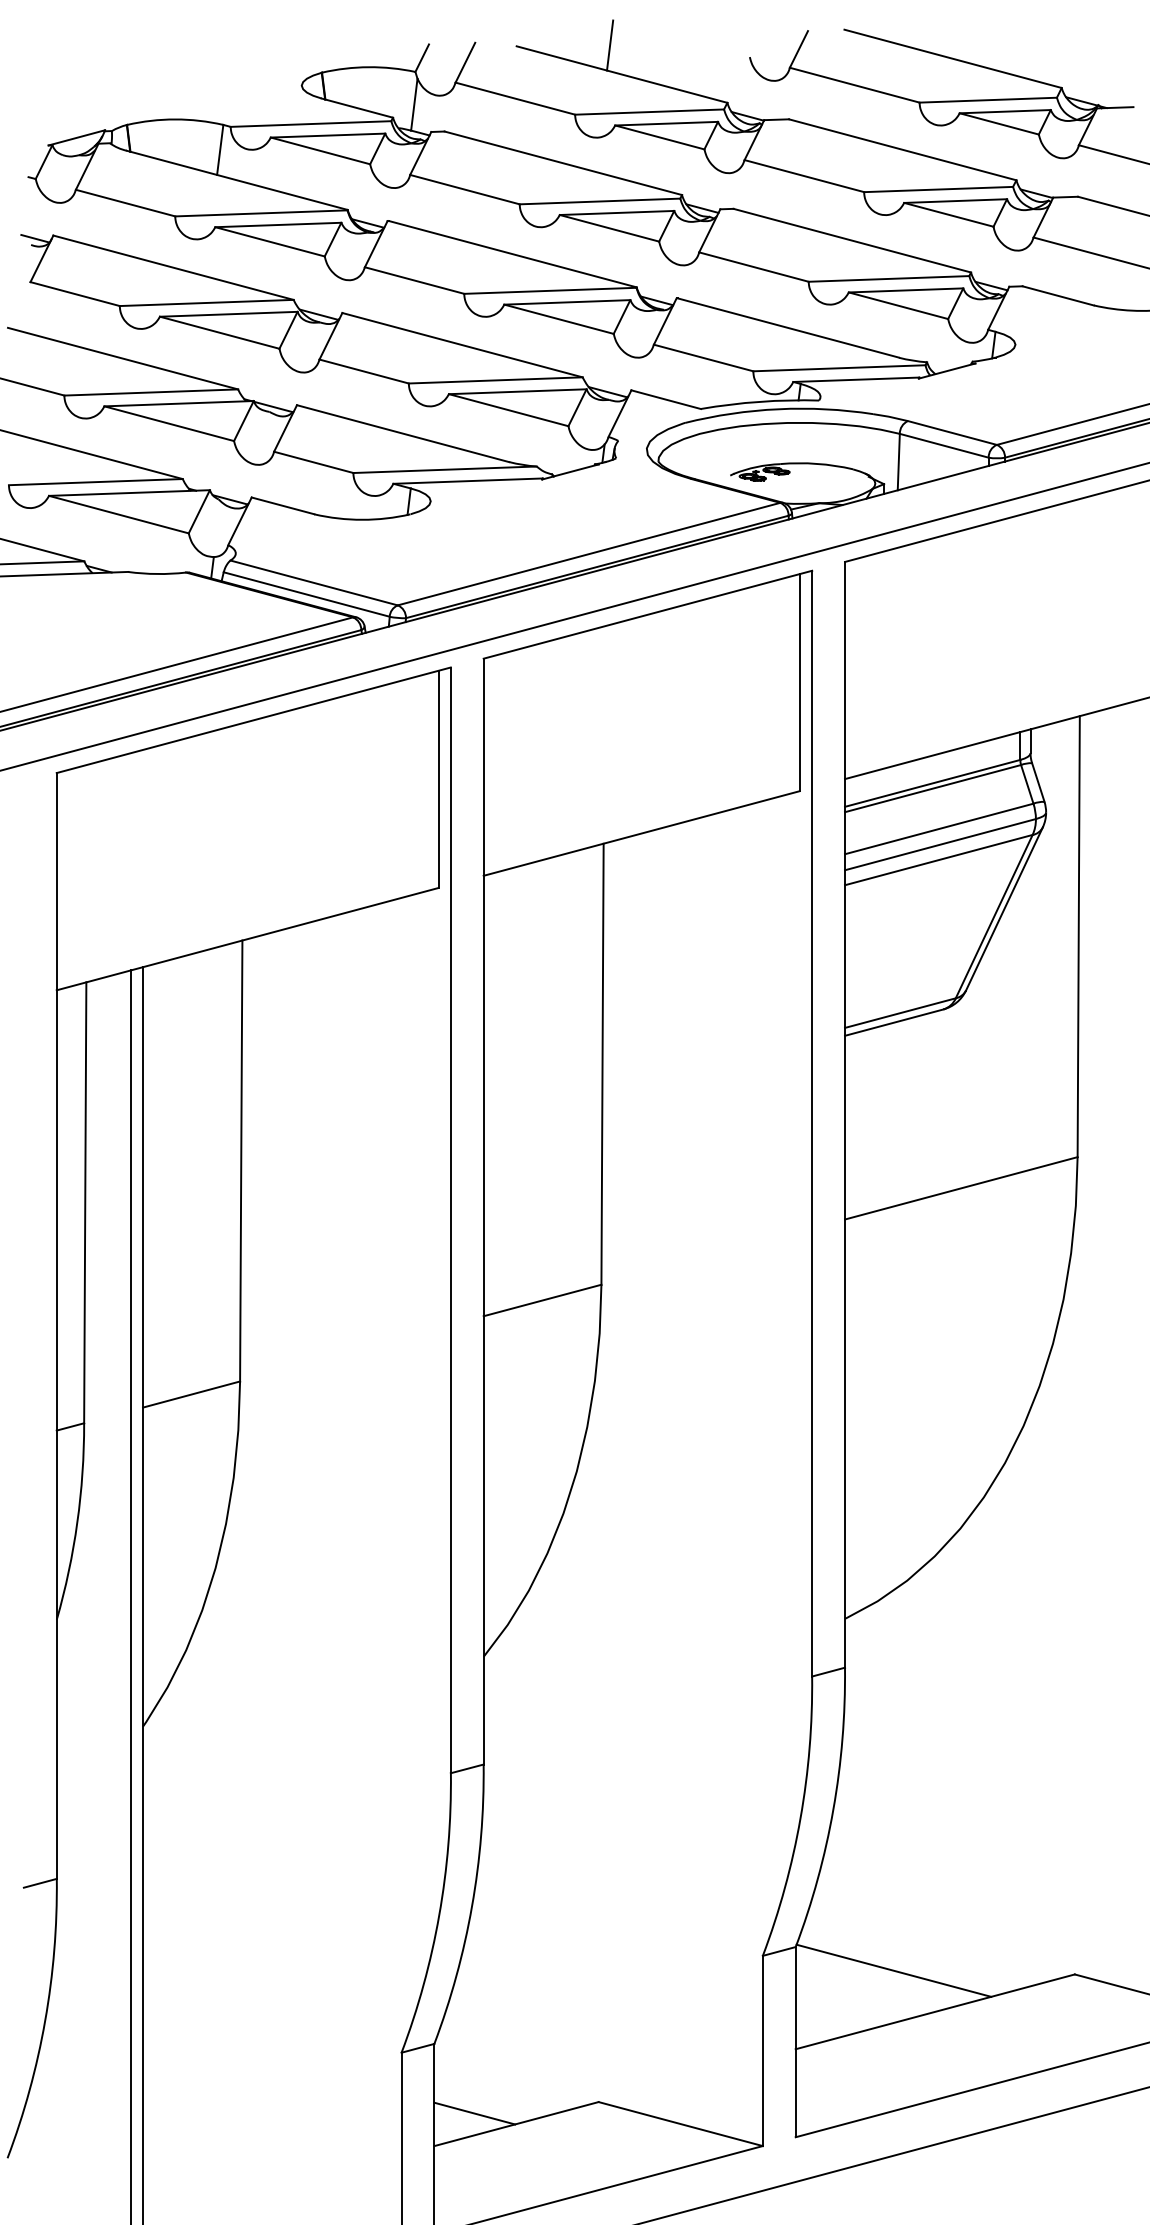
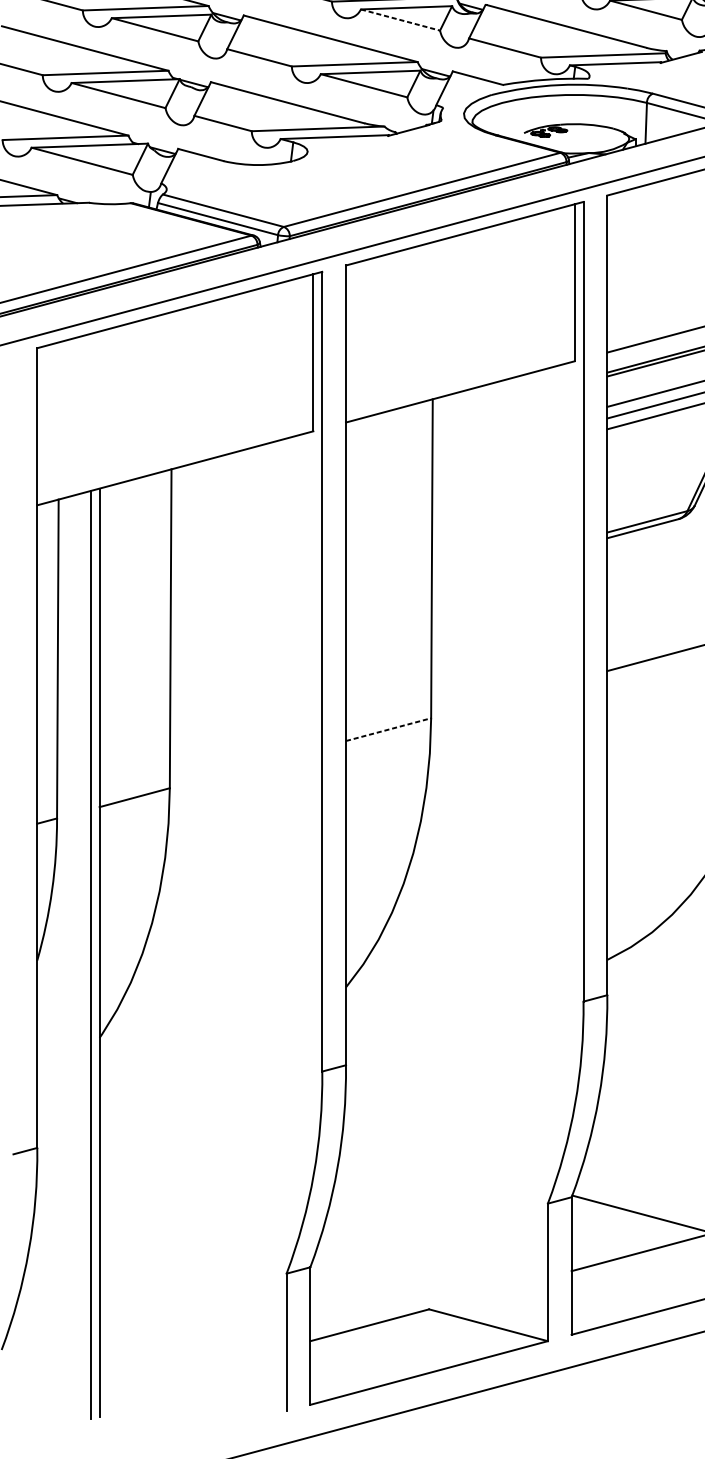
line: (559, 319) -> (400, 20), solid -> dashed
line: (542, 1300) -> (388, 729), solid -> dashed
line: (474, 2113) -> (339, 1317), removed

